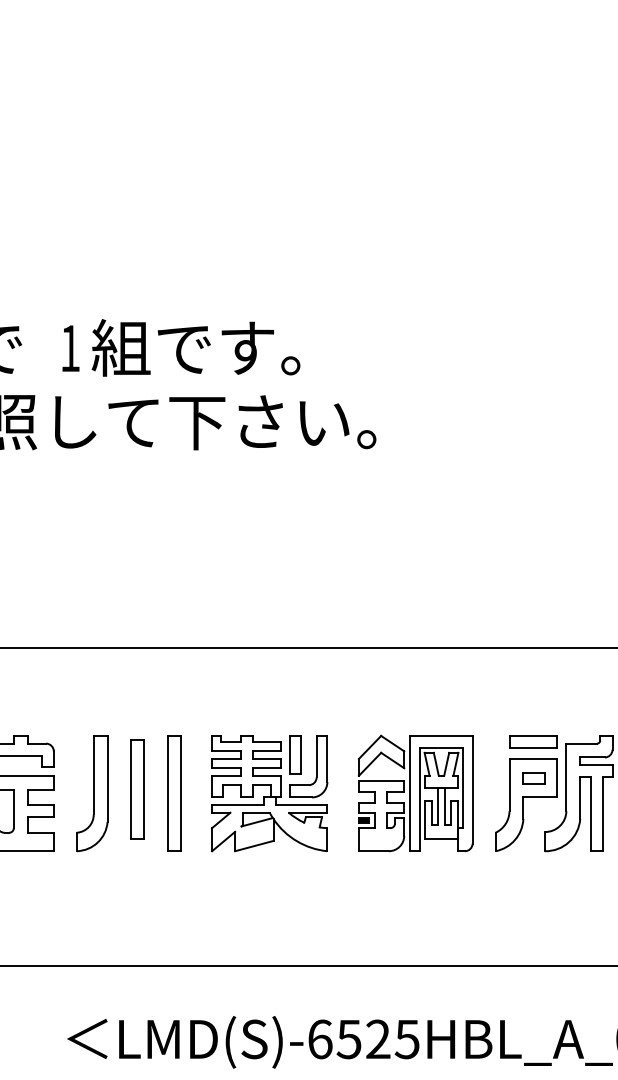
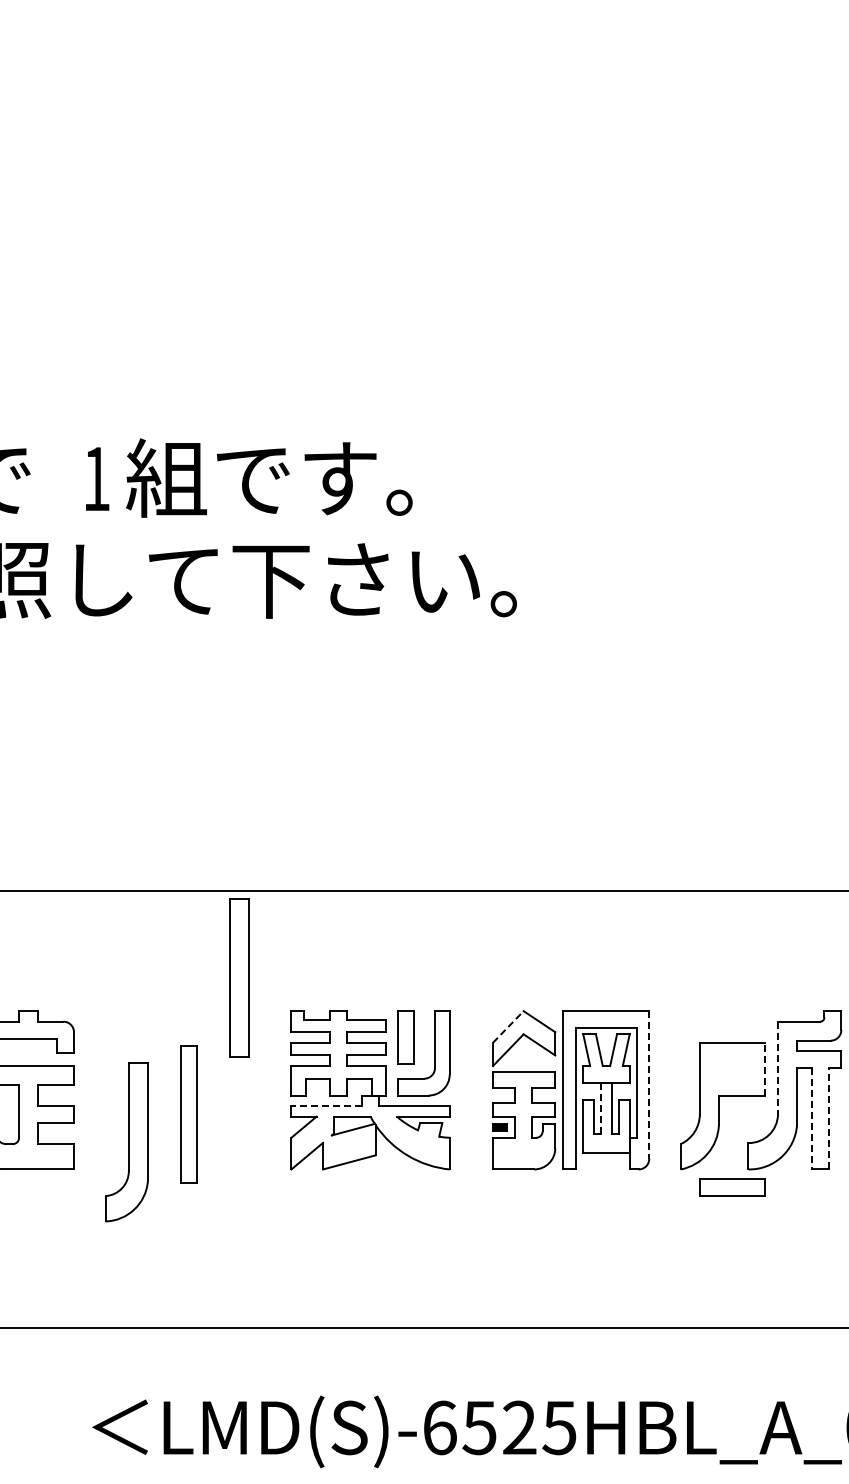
part: (533, 742) -> (732, 1187), moved
line: (370, 747) -> (508, 1026), solid -> dashed
line: (557, 777) -> (765, 1068), solid -> dashed
line: (566, 777) -> (778, 1068), solid -> dashed
part: (533, 778) -> (733, 1069), removed
part: (137, 789) -> (188, 1114), moved
line: (472, 790) -> (649, 1085), solid -> dashed
part: (92, 793) -> (126, 1142), moved
part: (174, 793) -> (239, 977), moved
line: (237, 805) -> (326, 1106), solid -> dashed
line: (437, 806) -> (601, 1107), solid -> dashed
line: (590, 814) -> (811, 1118), solid -> dashed
line: (603, 814) -> (828, 1118), solid -> dashed

